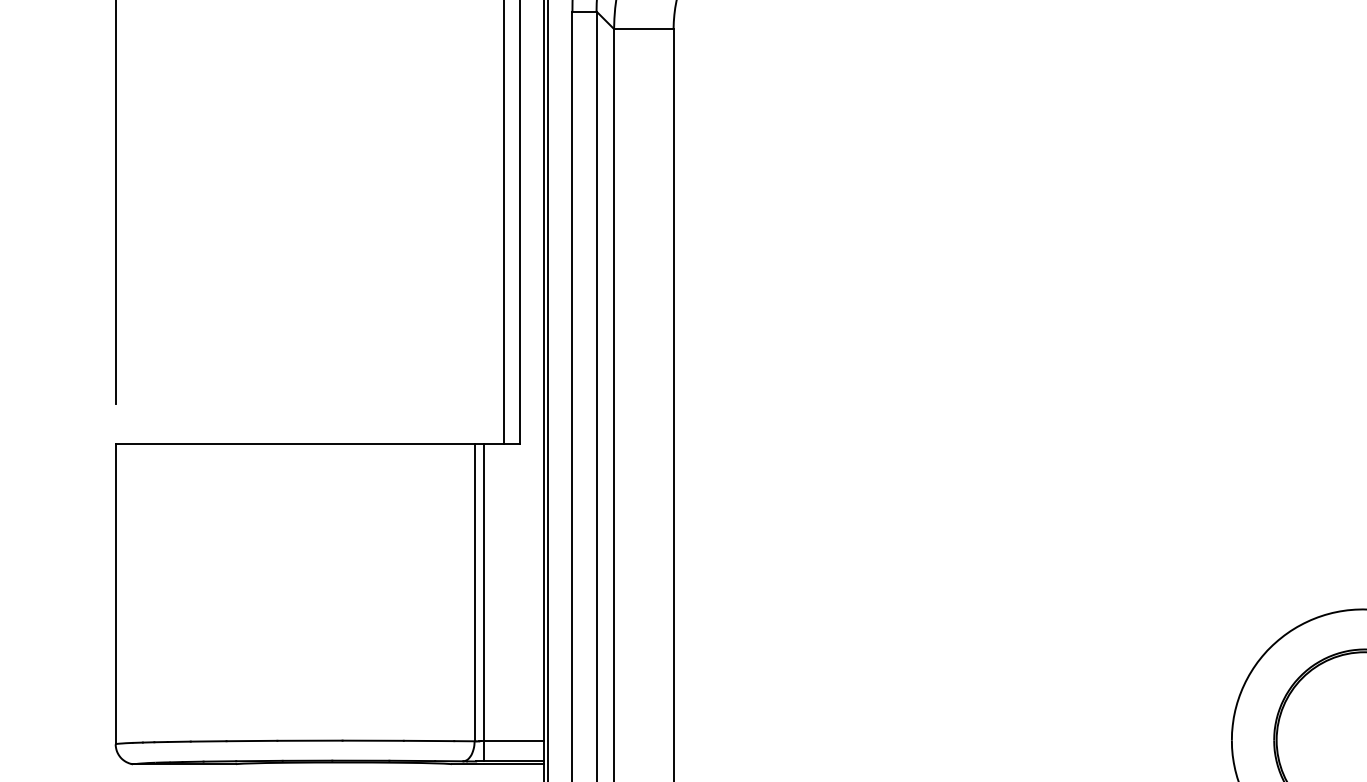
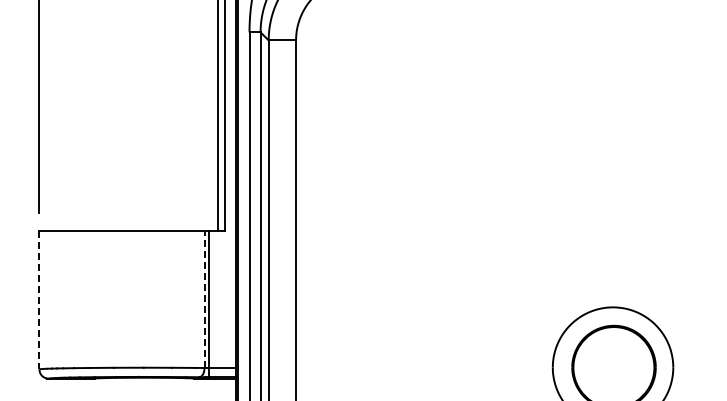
line: (474, 592) -> (204, 299), solid -> dashed
line: (115, 594) -> (39, 300), solid -> dashed

